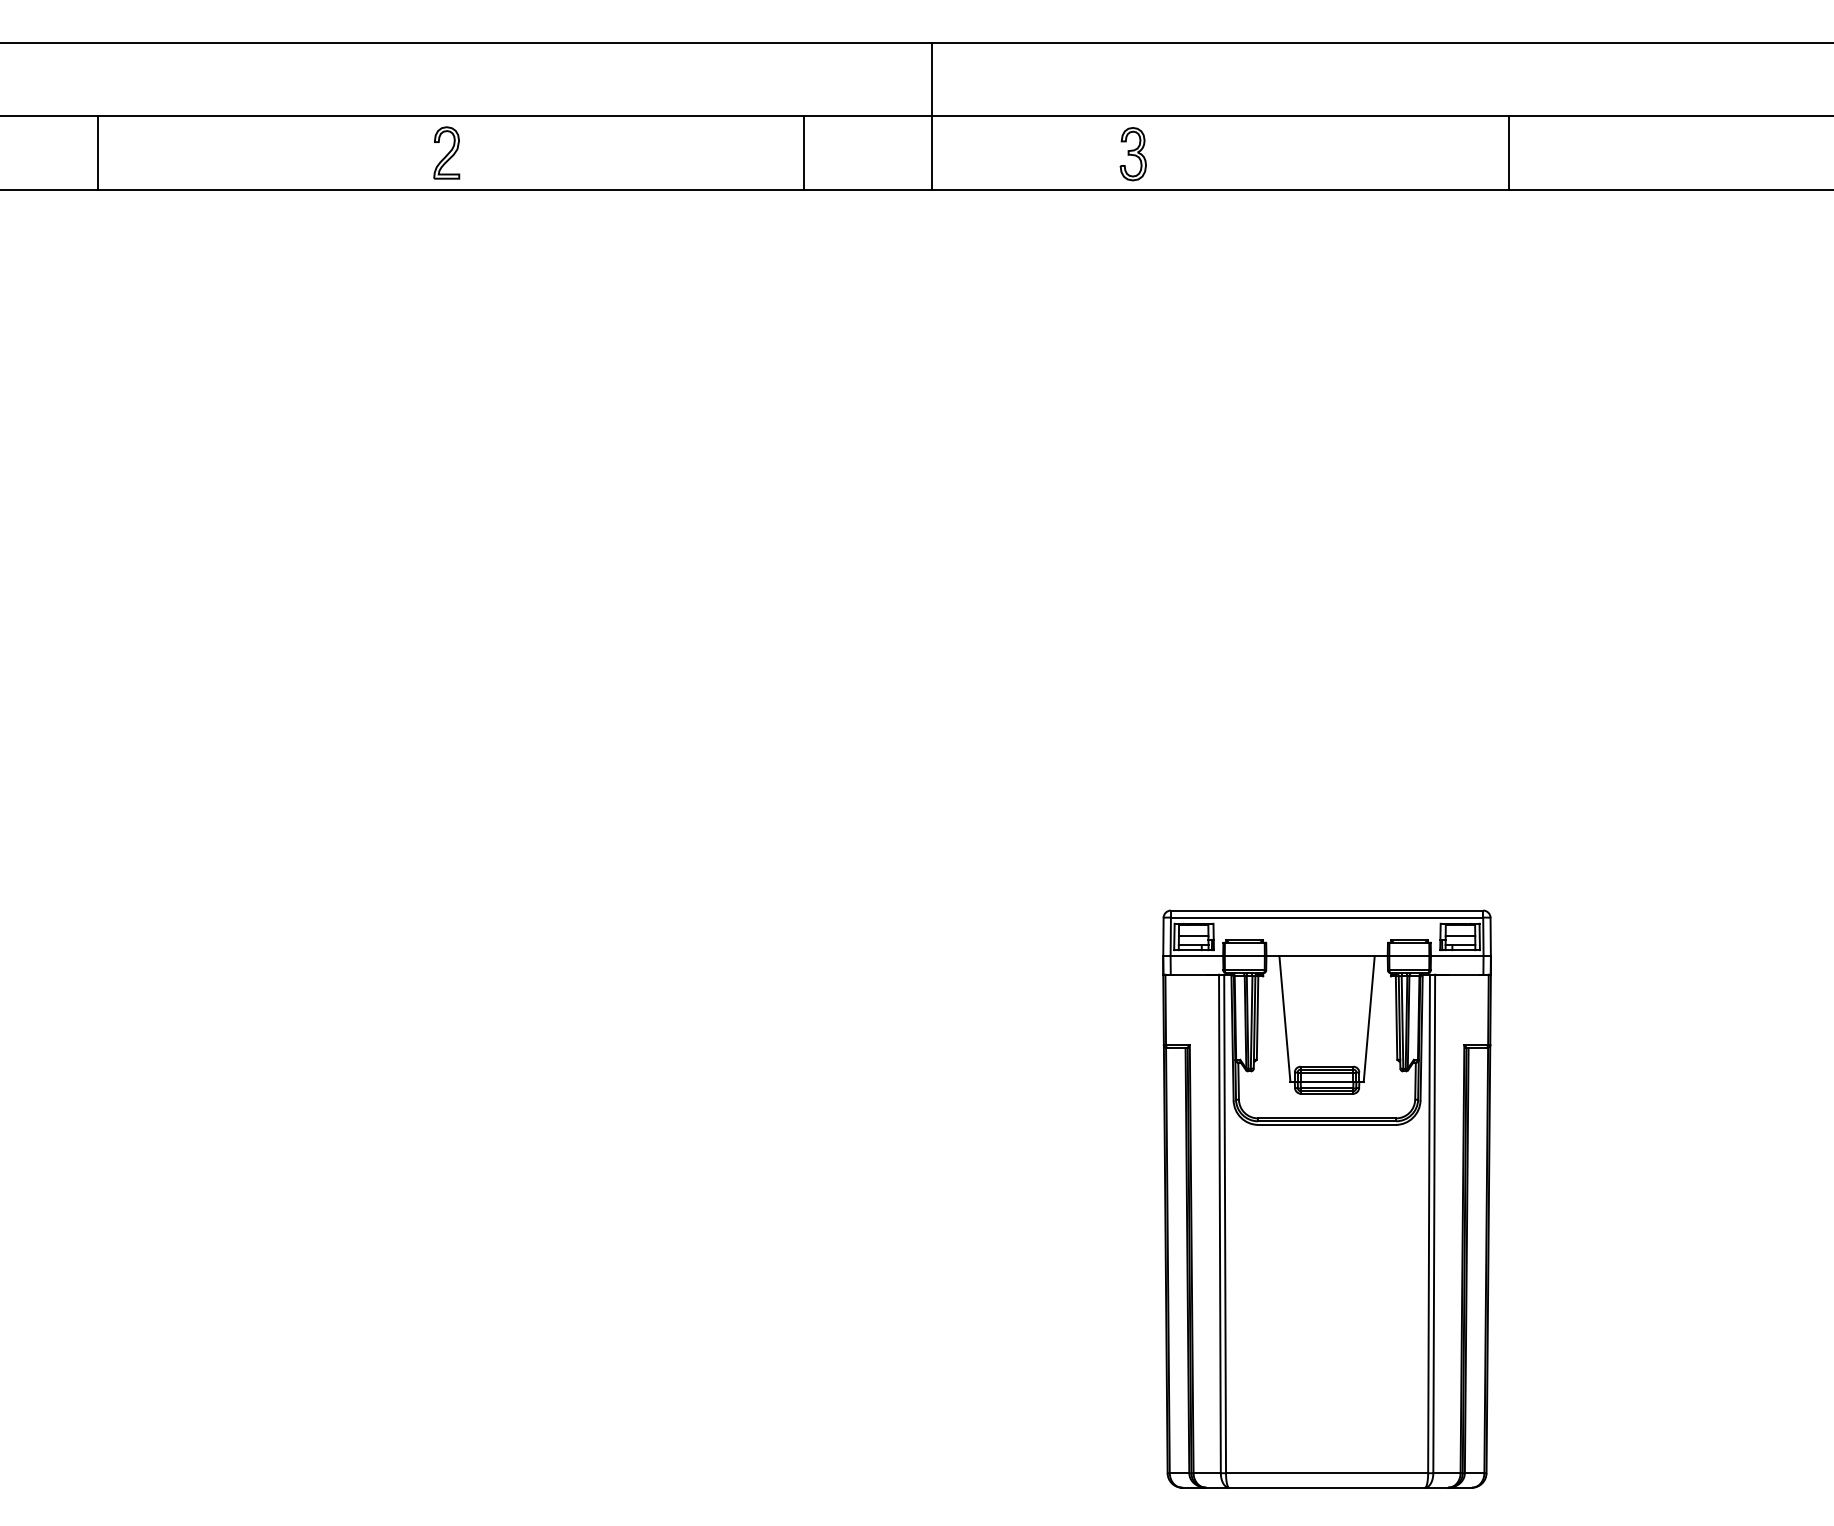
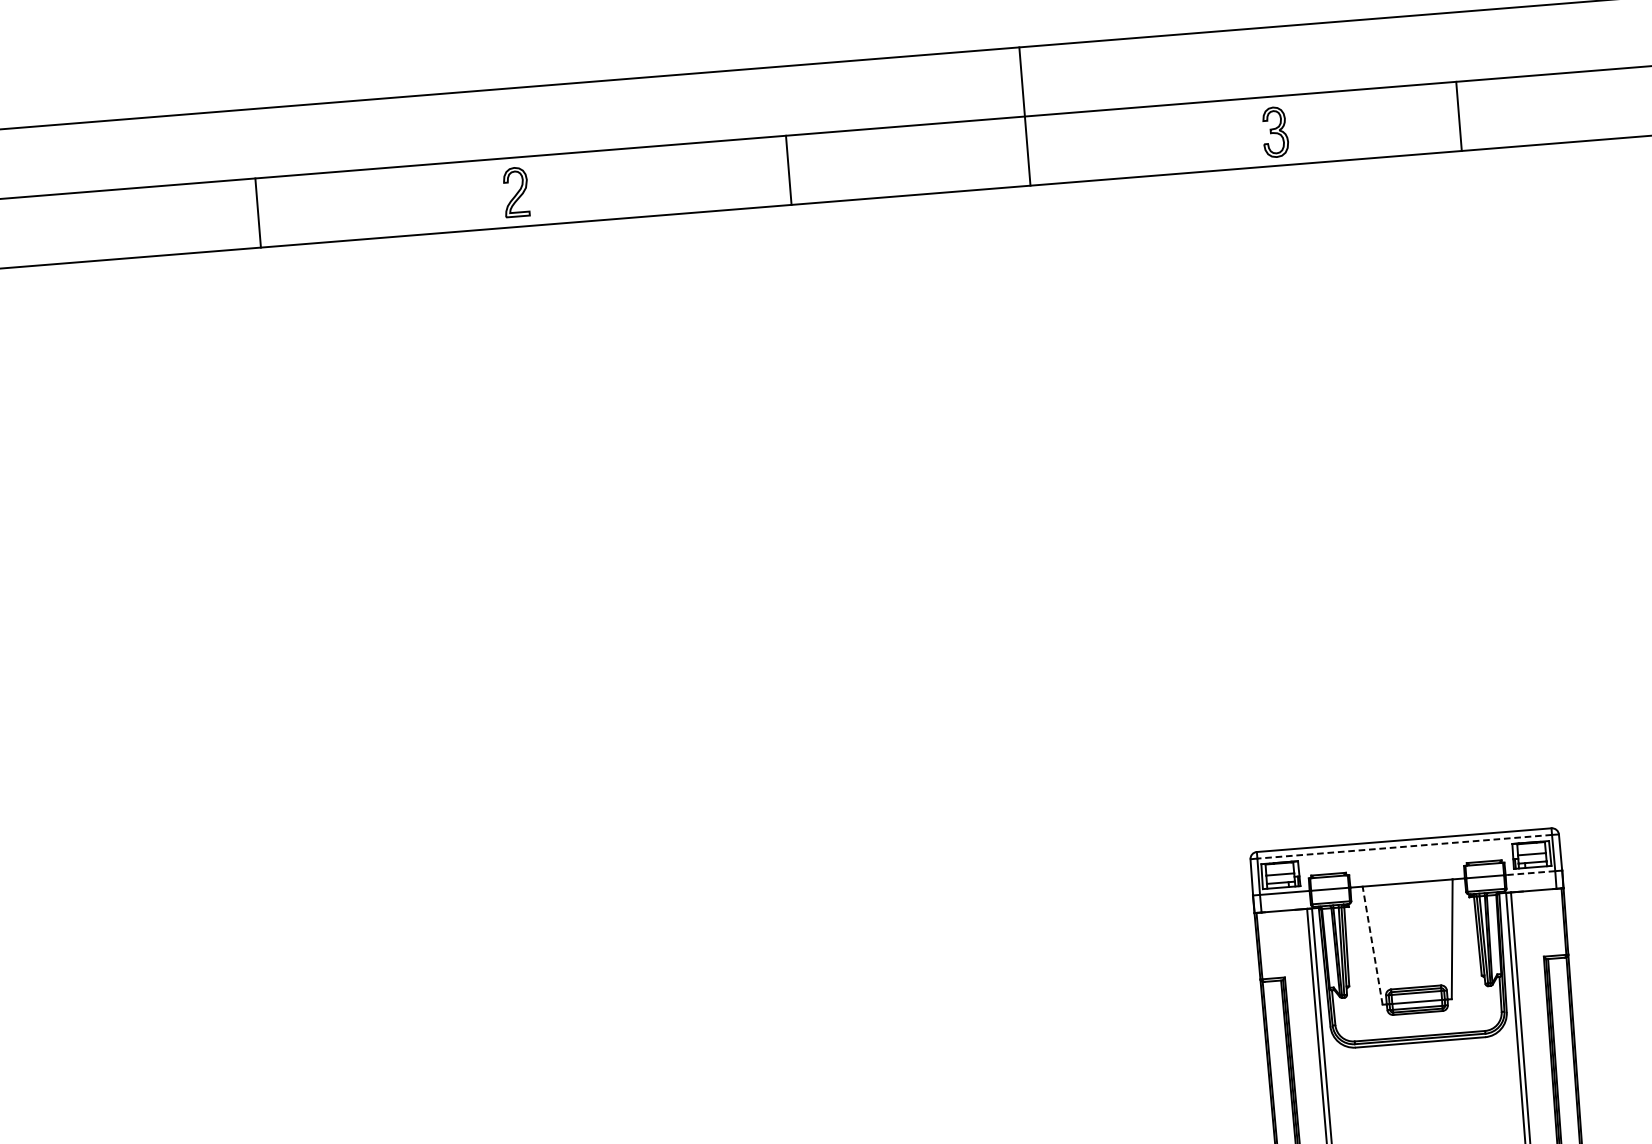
line: (931, 116) -> (1024, 116), moved
line: (98, 152) -> (258, 212), moved
line: (803, 152) -> (788, 169), moved
line: (1509, 152) -> (1459, 115), moved
part: (1132, 154) -> (1274, 132), moved
line: (1326, 917) -> (1404, 846), solid -> dashed
line: (1456, 956) -> (1529, 873), solid -> dashed
line: (1284, 1018) -> (1372, 945), solid -> dashed

